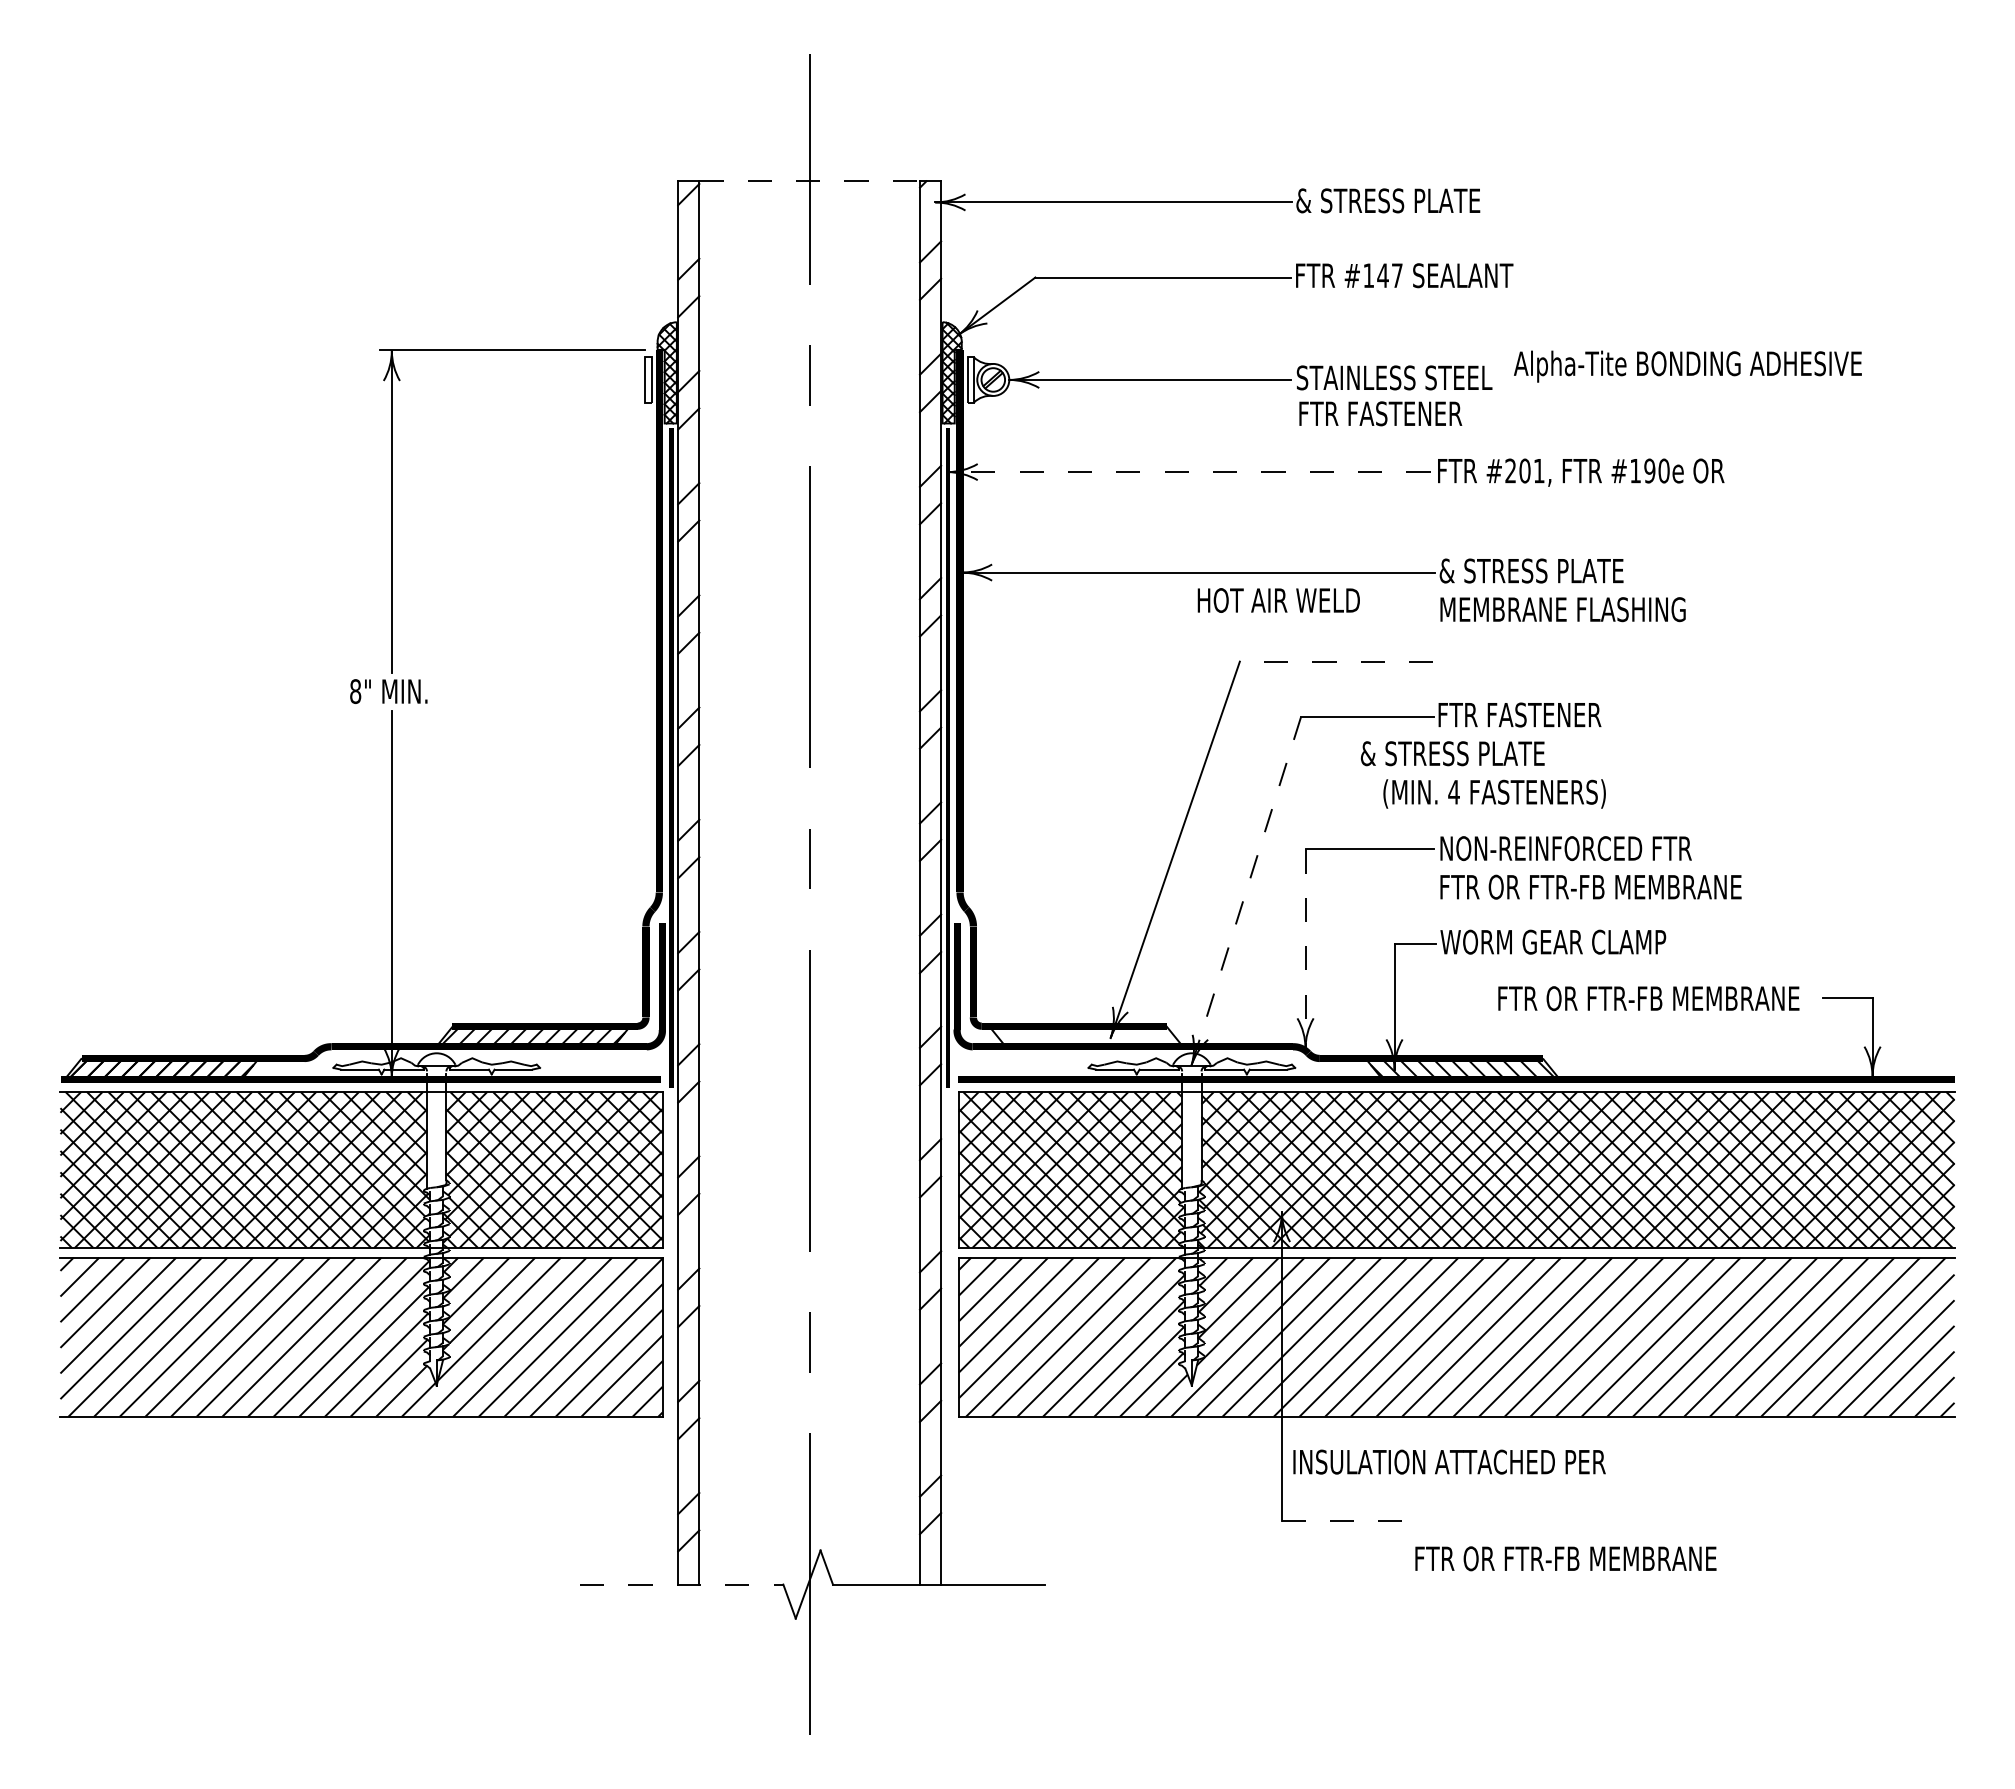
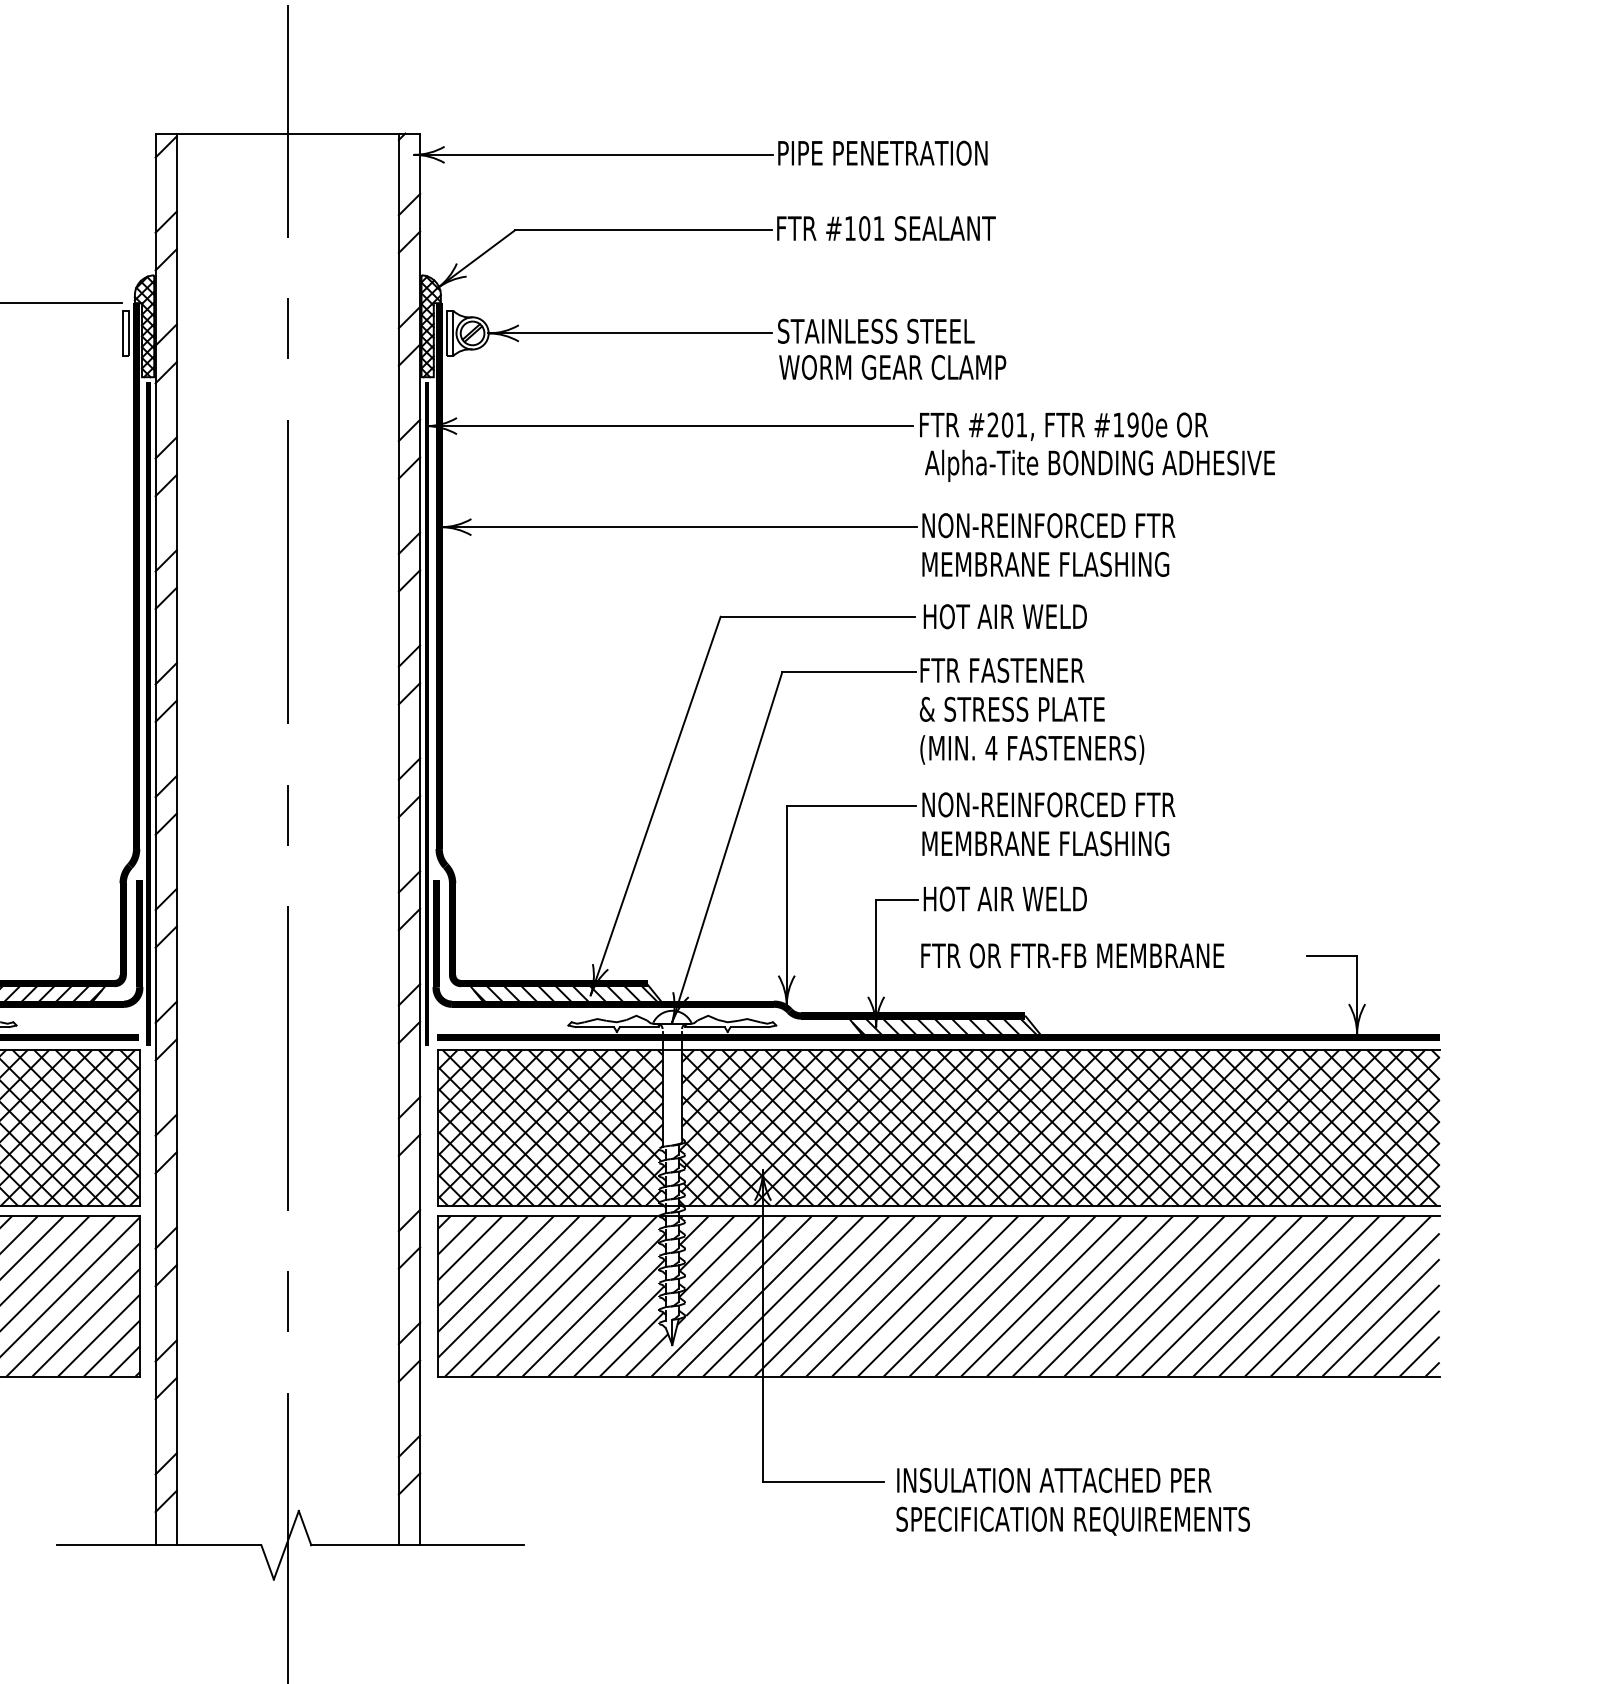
line: (810, 181) -> (288, 133), dashed -> solid
text: (1400, 200) -> (882, 152), & STRESS PLATE -> PIPE PENETRATION
text: (1389, 275) -> (871, 228), #147 -> #101
text: (1687, 366) -> (1099, 465), moved
text: (1410, 413) -> (892, 367), FTR FASTENER -> WORM GEAR CLAMP
line: (1189, 472) -> (669, 426), dashed -> solid
text: (1565, 570) -> (1048, 525), & STRESS PLATE -> NON-REINFORCED FTR
text: (1278, 600) -> (1004, 616), moved
line: (1336, 661) -> (817, 616), dashed -> solid
text: (1452, 753) -> (1012, 709), moved
text: (1494, 793) -> (1032, 749), moved
text: (1591, 886) -> (1074, 843), FTR OR FTR-FB MEMBRANE -> MEMBRANE FLASHING
line: (1246, 891) -> (727, 848), dashed -> solid
text: (1553, 941) -> (1036, 898), WORM GEAR CLAMP -> HOT AIR WELD
line: (1305, 949) -> (786, 906), dashed -> solid
text: (1648, 998) -> (1072, 955), moved
hatch: (1086, 1036) -> (566, 993), added
text: (1449, 1461) -> (1054, 1479), moved
line: (1341, 1521) -> (822, 1481), dashed -> solid
text: (1590, 1560) -> (1073, 1521), FTR OR FTR-FB MEMBRANE -> SPECIFICATION REQUIREMENTS
line: (681, 1584) -> (158, 1545), dashed -> solid

